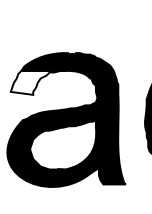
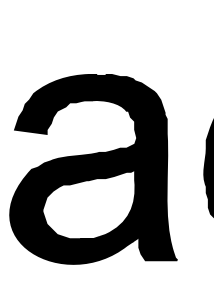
fill: (38, 82) -> (54, 116), added

